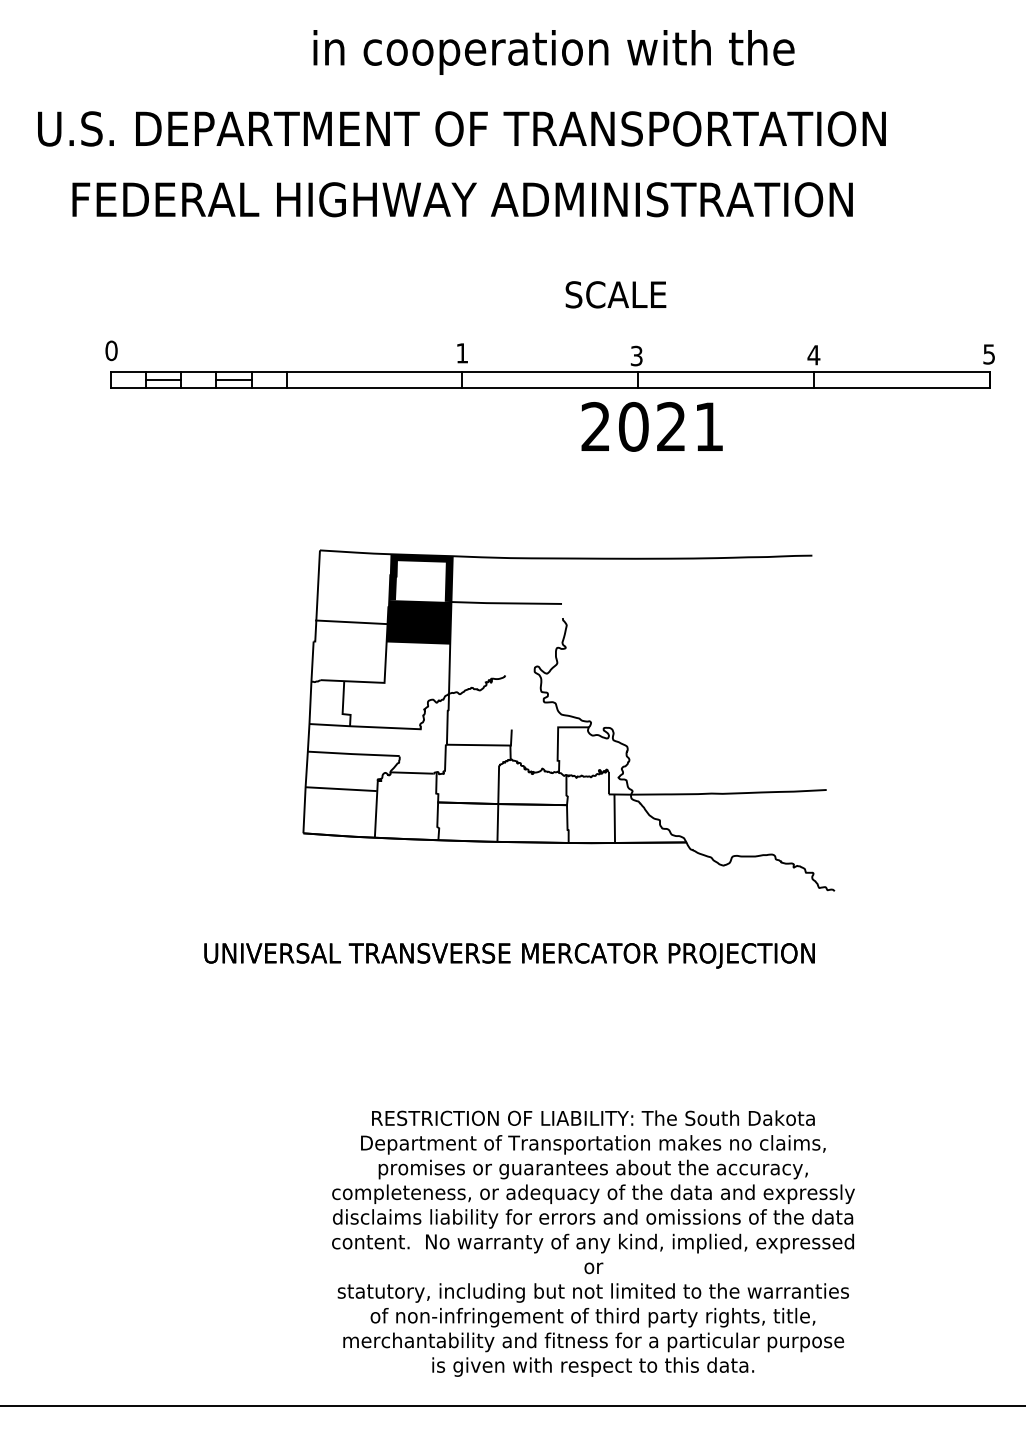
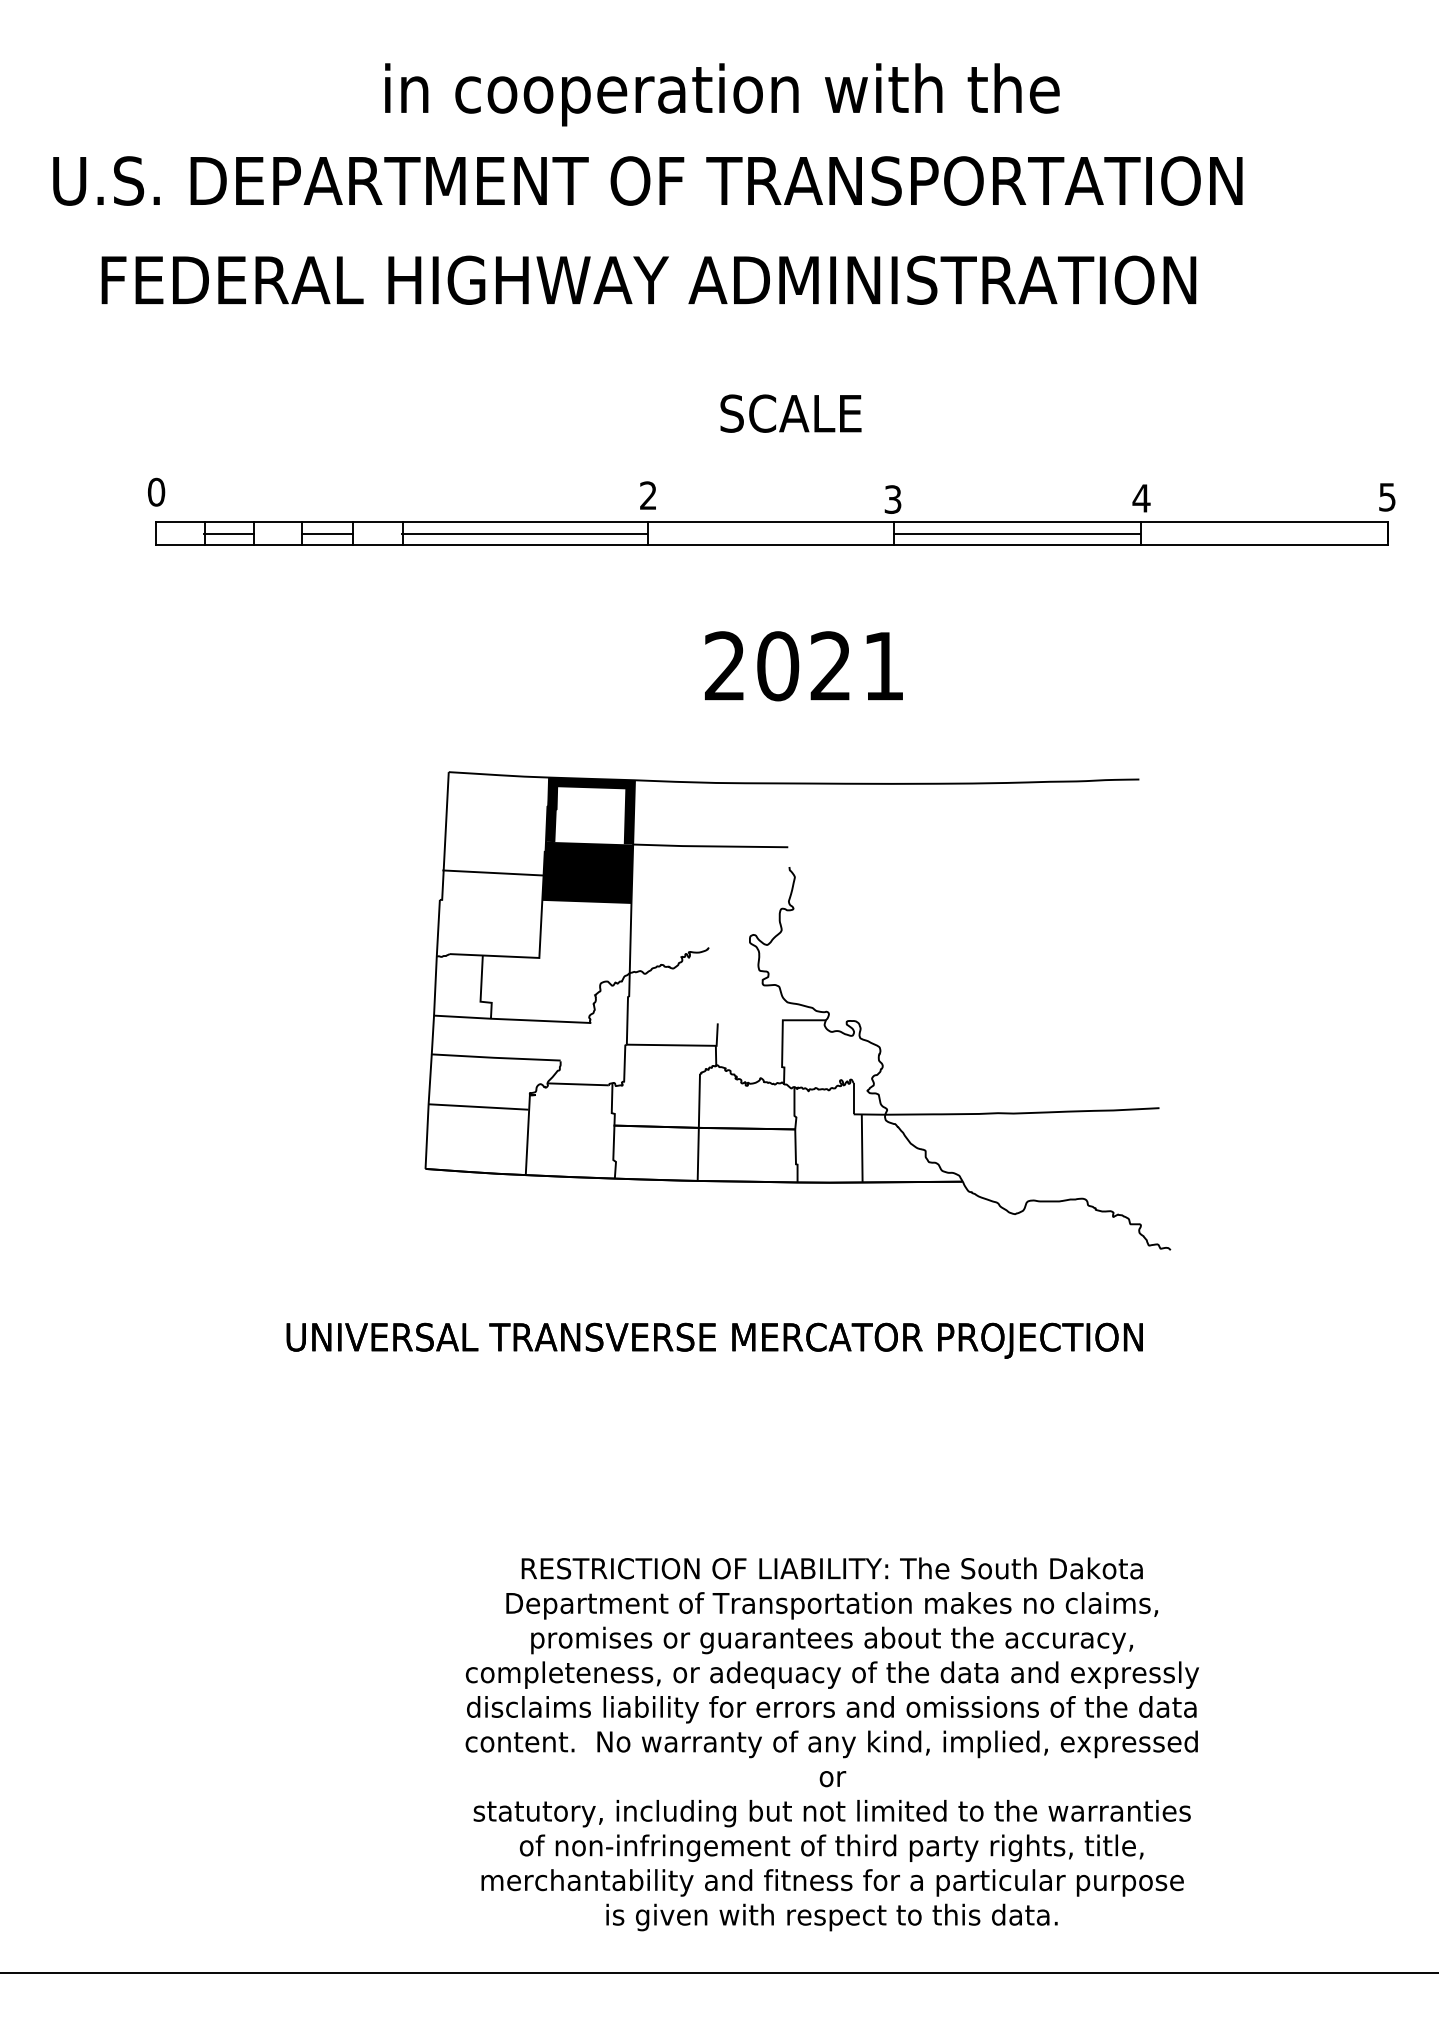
text: (553, 52) -> (721, 94), moved
text: (615, 294) -> (790, 413), moved
text: (461, 353) -> (647, 495), 1 -> 2
line: (373, 380) -> (523, 533), added
line: (725, 380) -> (1017, 533), added
text: (651, 426) -> (802, 665), moved

